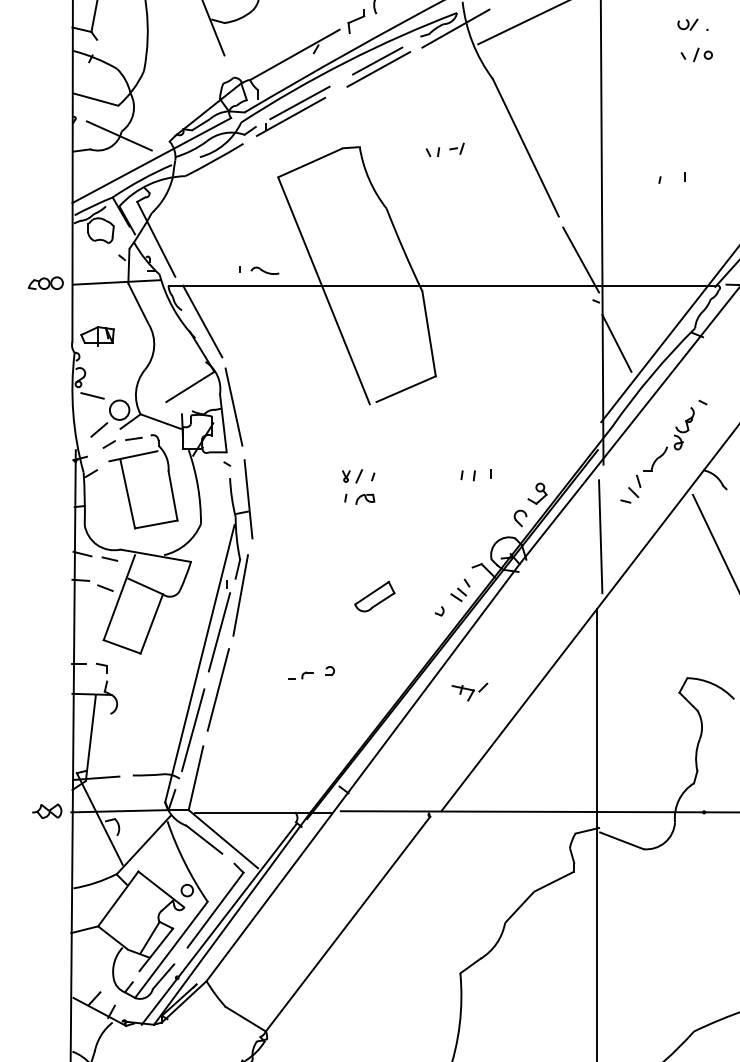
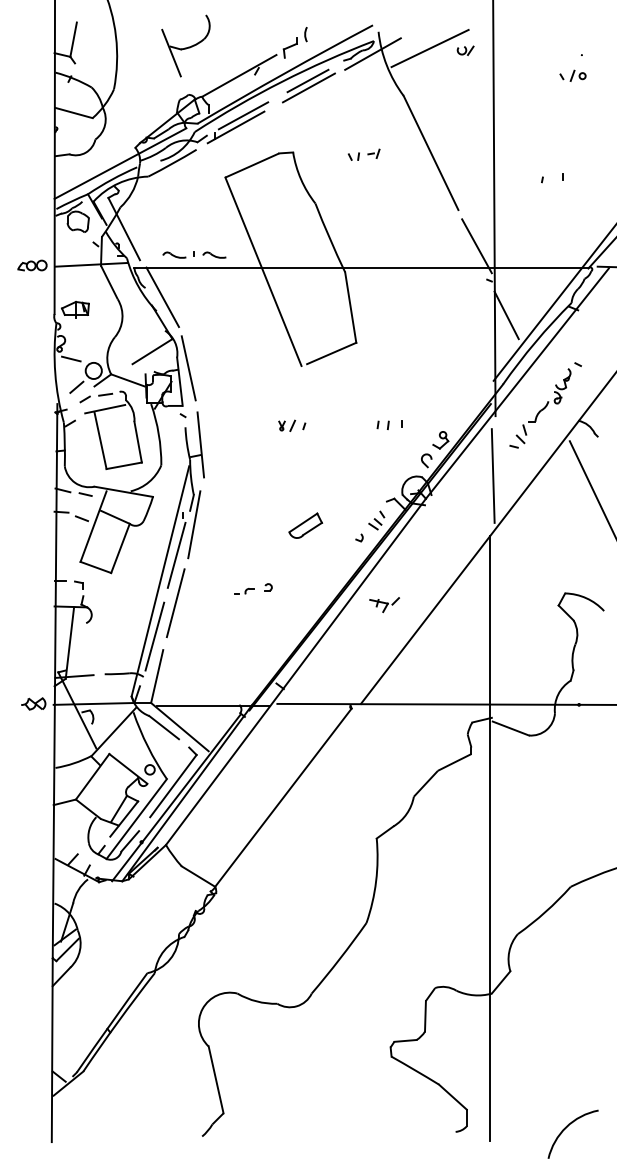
part: (687, 24) -> (465, 50), moved
line: (119, 136) -> (93, 143), removed
part: (216, 269) -> (174, 254), added
part: (360, 498) -> (293, 444), removed

